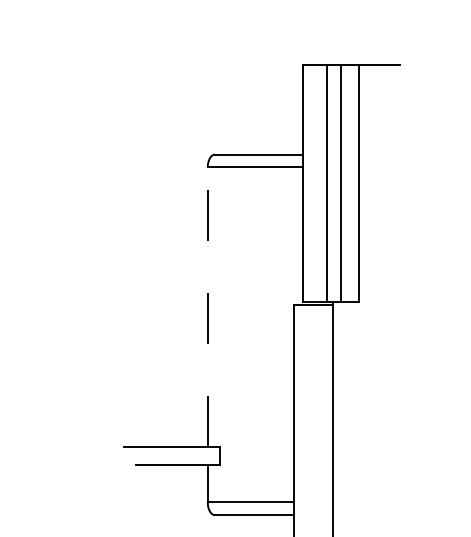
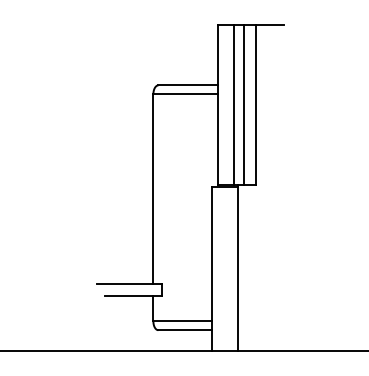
line: (207, 307) -> (153, 189), dashed -> solid

